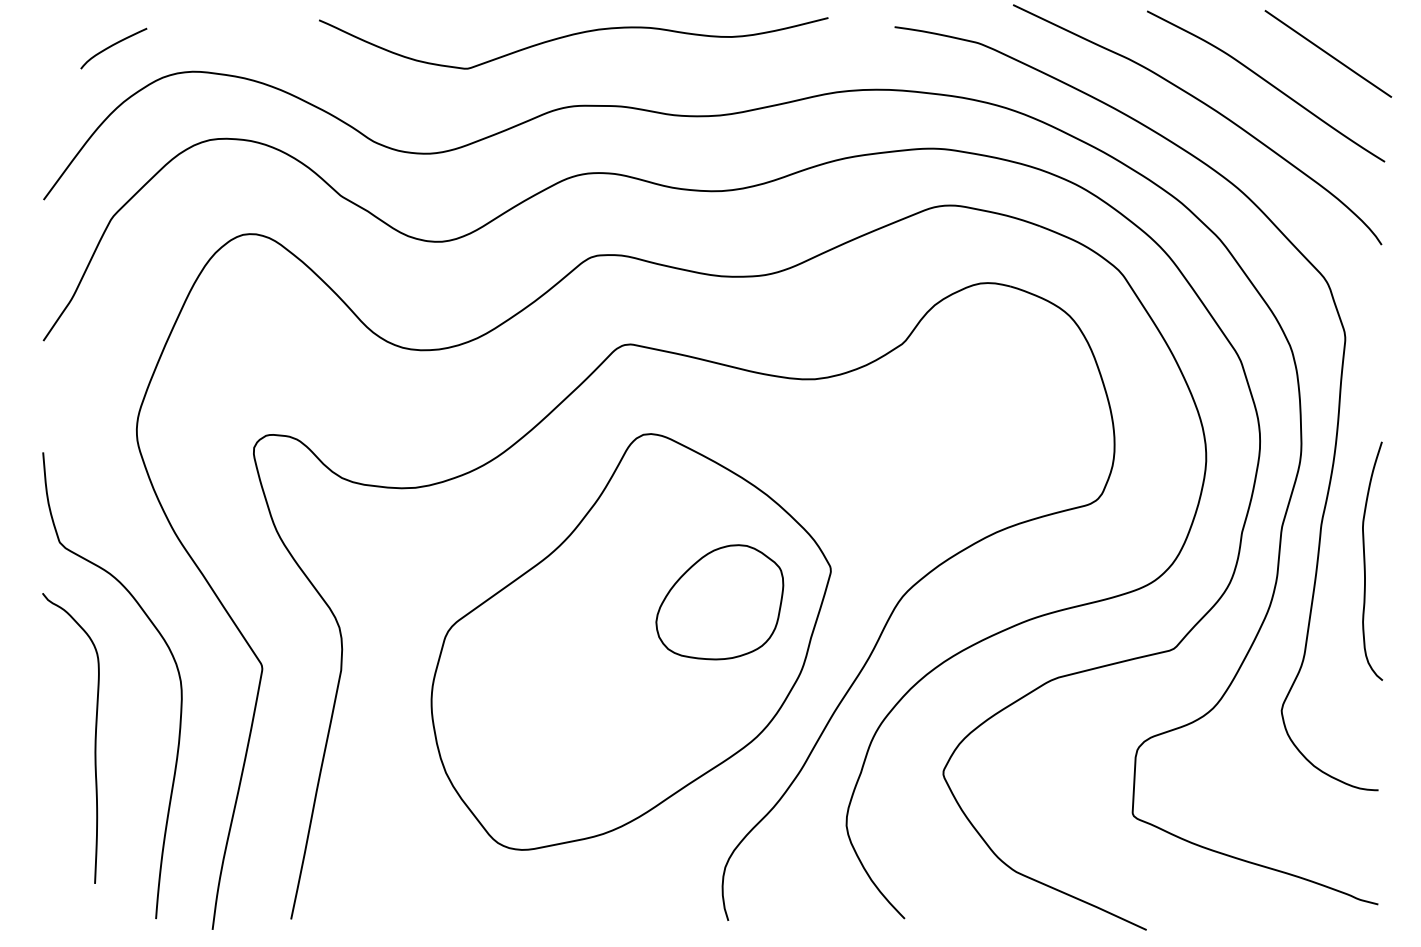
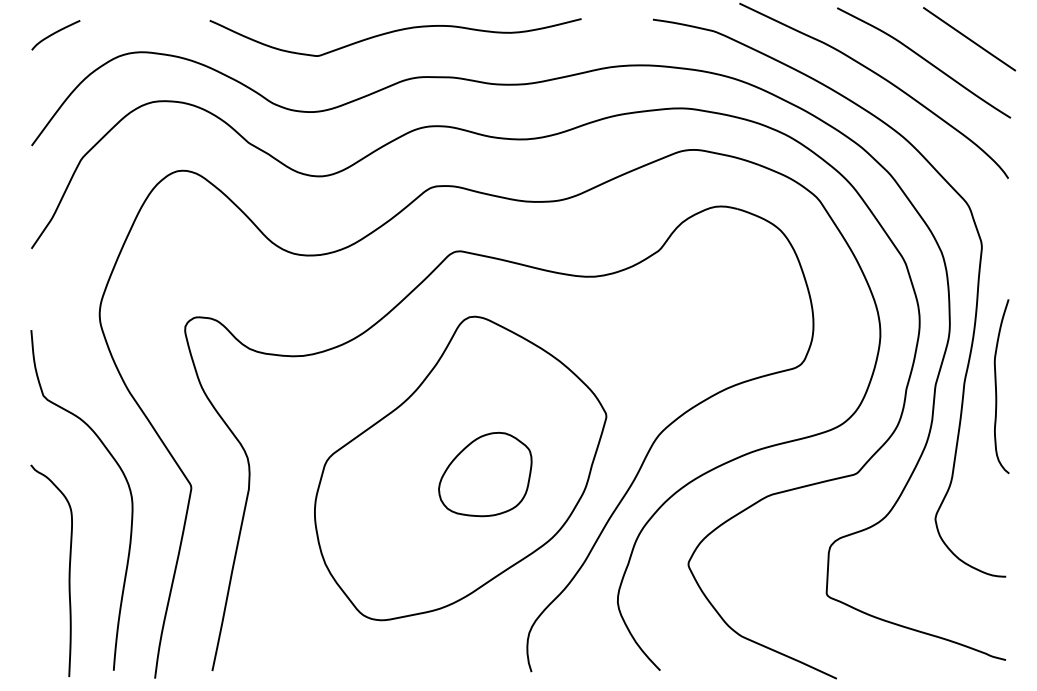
curve: (572, 36) -> (394, 32), moved
curve: (111, 47) -> (54, 34), moved
curve: (1365, 561) -> (996, 386), moved
part: (720, 602) -> (485, 474), moved
curve: (94, 737) -> (68, 570), moved

